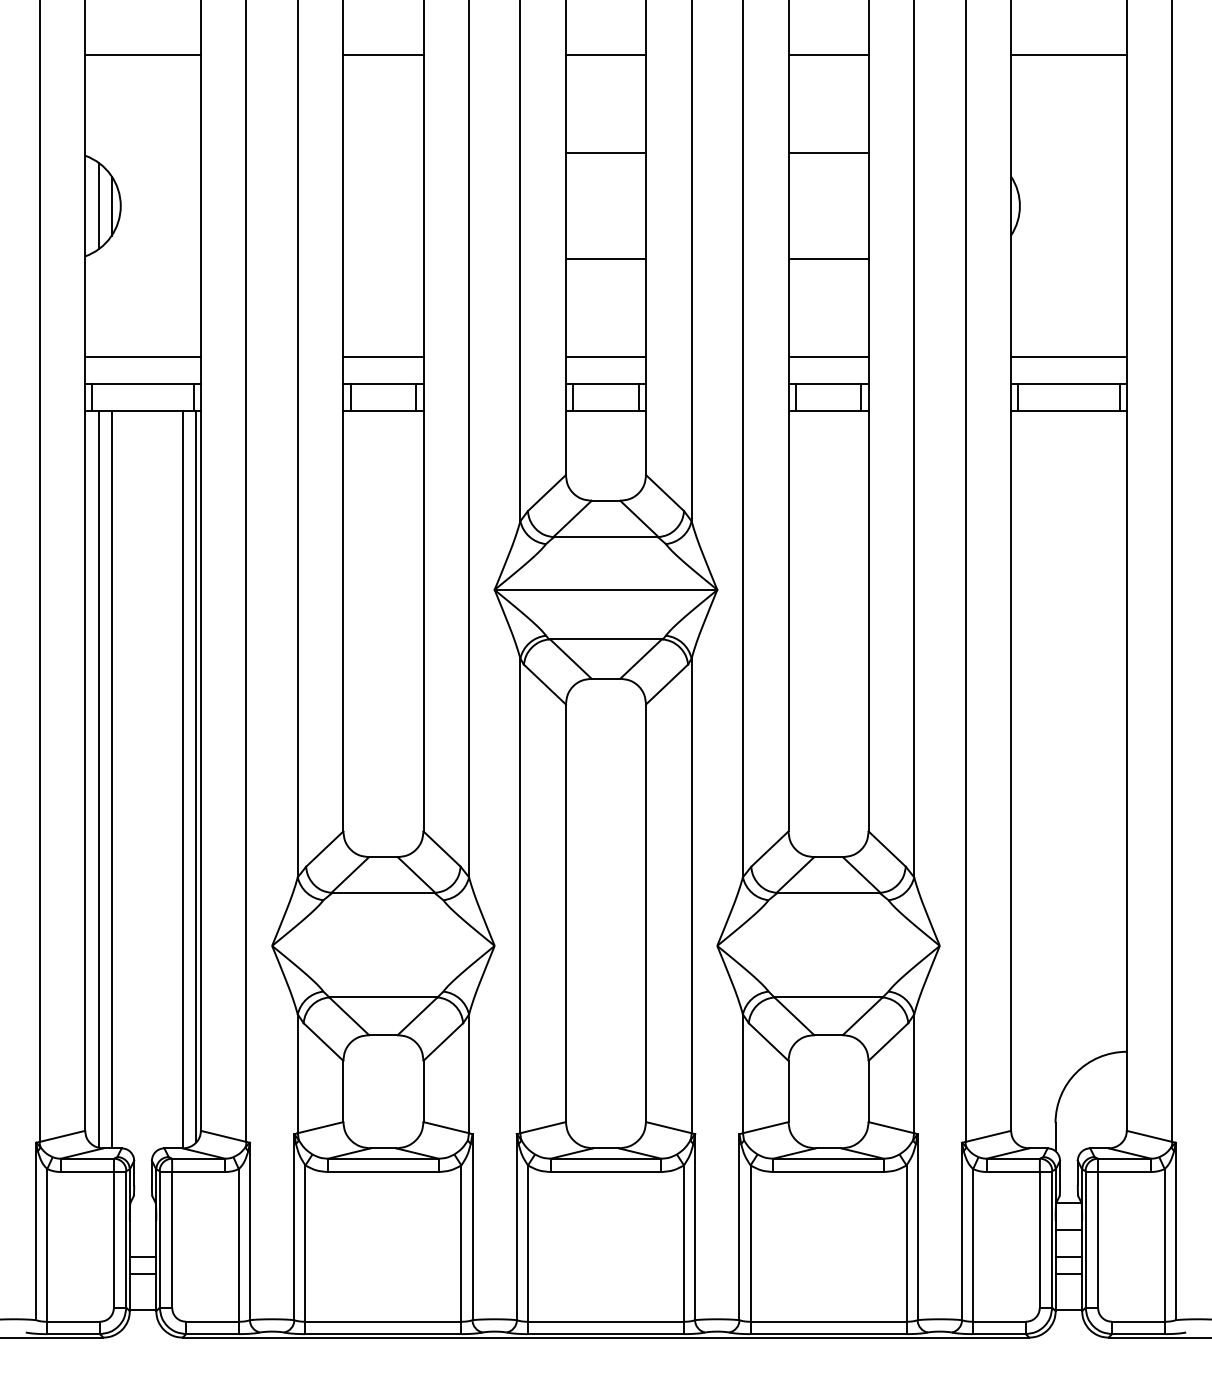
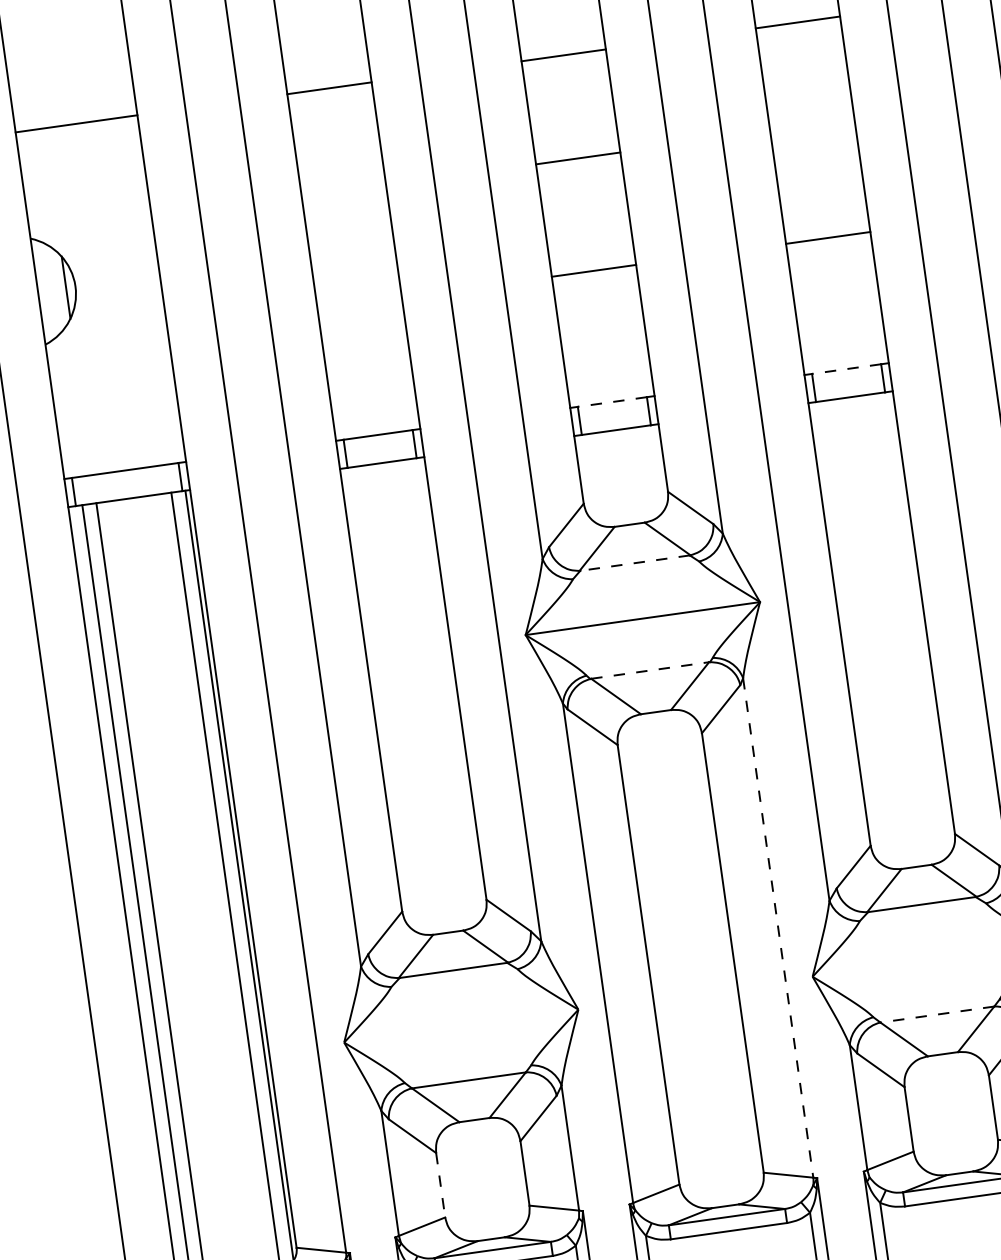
line: (828, 152) -> (812, 125), removed
line: (98, 205) -> (51, 289), removed
line: (142, 357) -> (120, 442), removed
line: (383, 357) -> (374, 406), removed
line: (605, 357) -> (607, 374), removed
line: (828, 357) -> (842, 341), removed
line: (605, 384) -> (611, 402), solid -> dashed
line: (828, 384) -> (846, 369), solid -> dashed
line: (605, 537) -> (634, 563), solid -> dashed
line: (606, 639) -> (650, 670), solid -> dashed
line: (691, 896) -> (778, 928), solid -> dashed
line: (828, 997) -> (937, 1014), solid -> dashed
line: (343, 1091) -> (440, 1185), solid -> dashed

